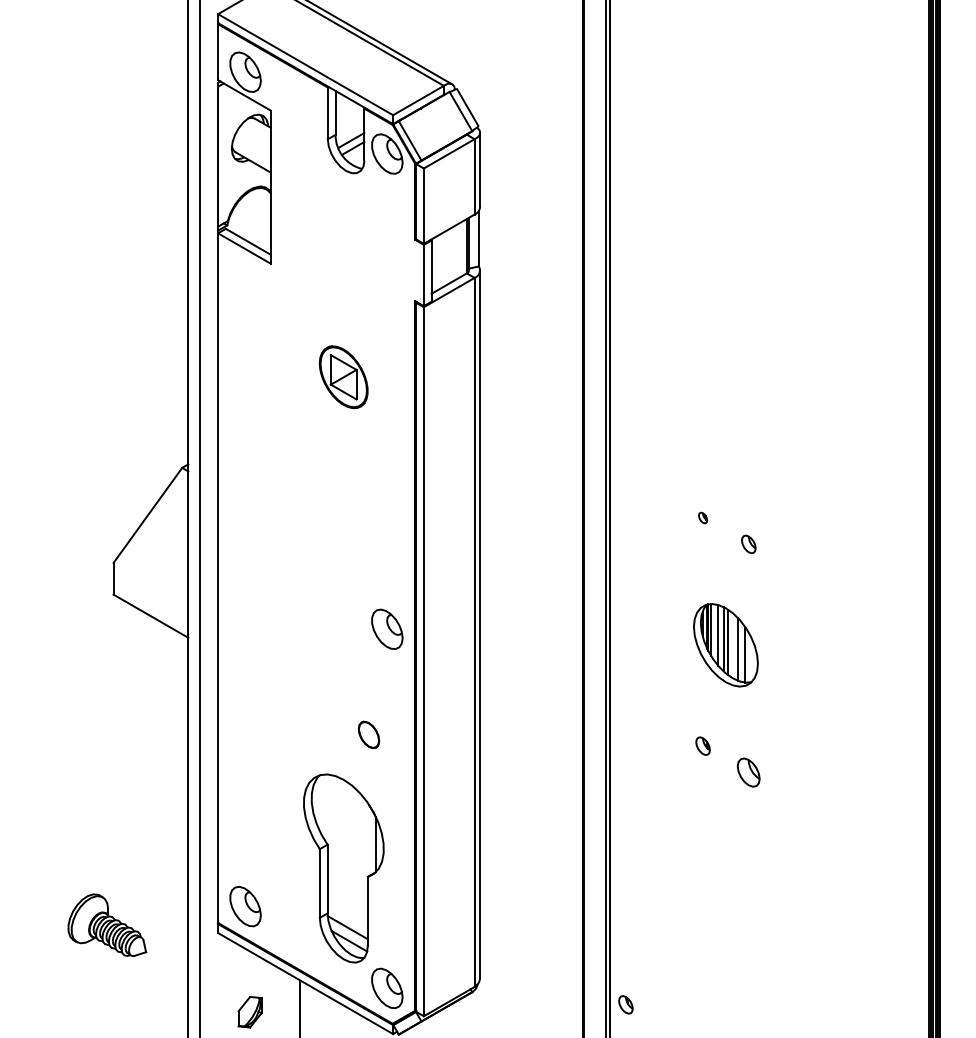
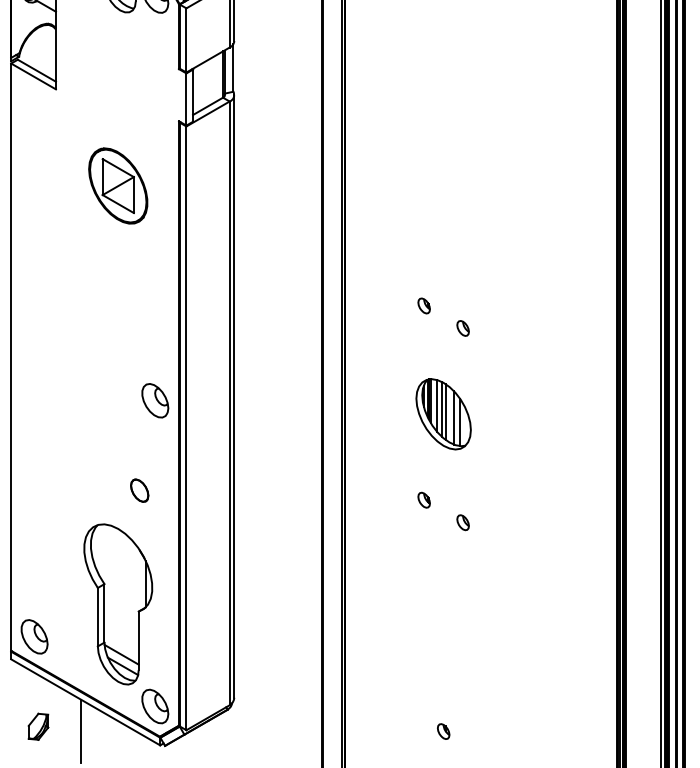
part: (343, 377) -> (118, 186), size x1.43
part: (702, 517) -> (423, 305), size x1.67
part: (748, 772) -> (462, 522), size x0.62
part: (625, 1004) -> (443, 731), moved

